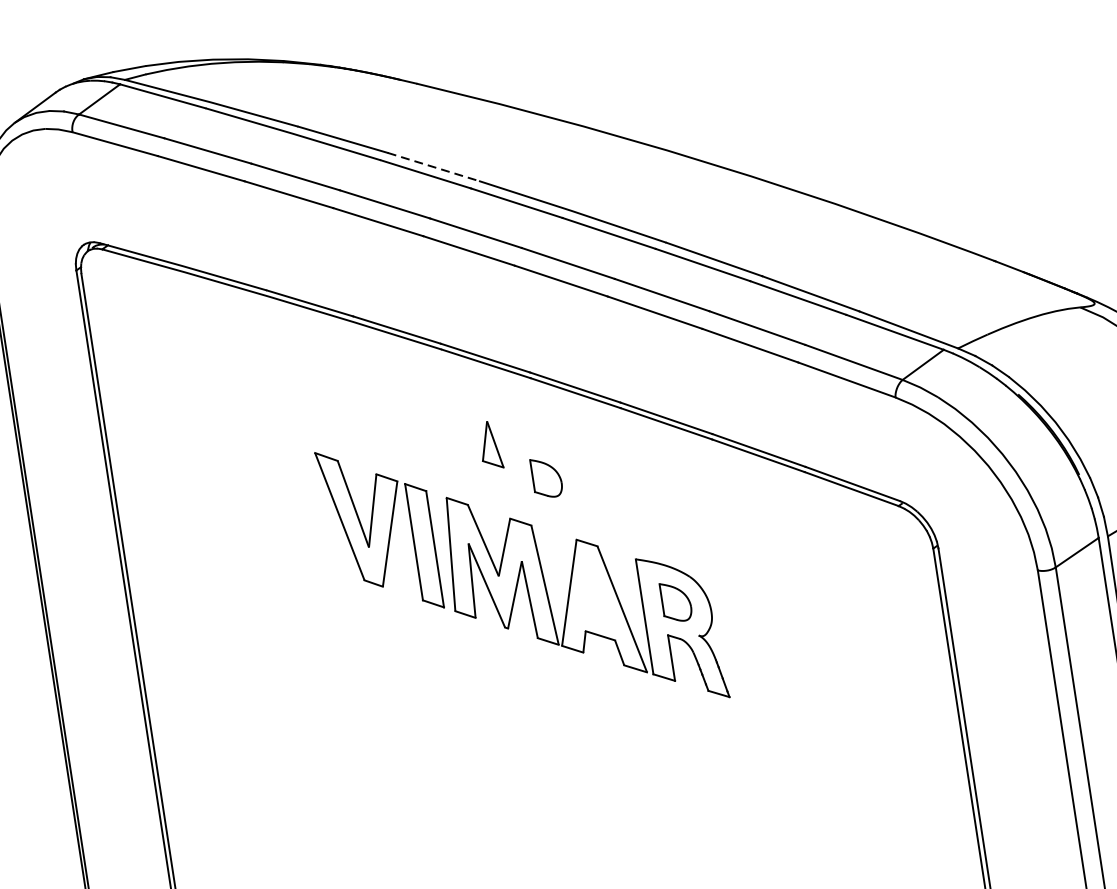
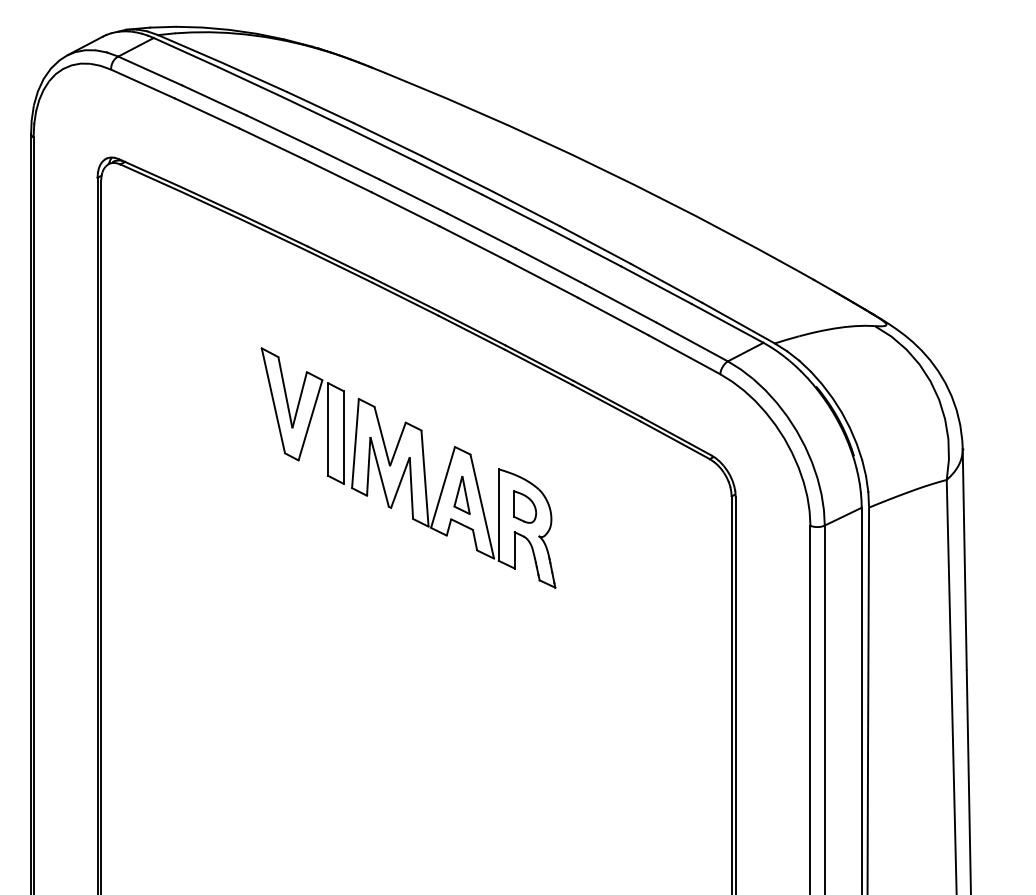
line: (432, 166) -> (387, 139), dashed -> solid
part: (489, 445) -> (461, 495), moved
part: (547, 476) -> (439, 394), removed

